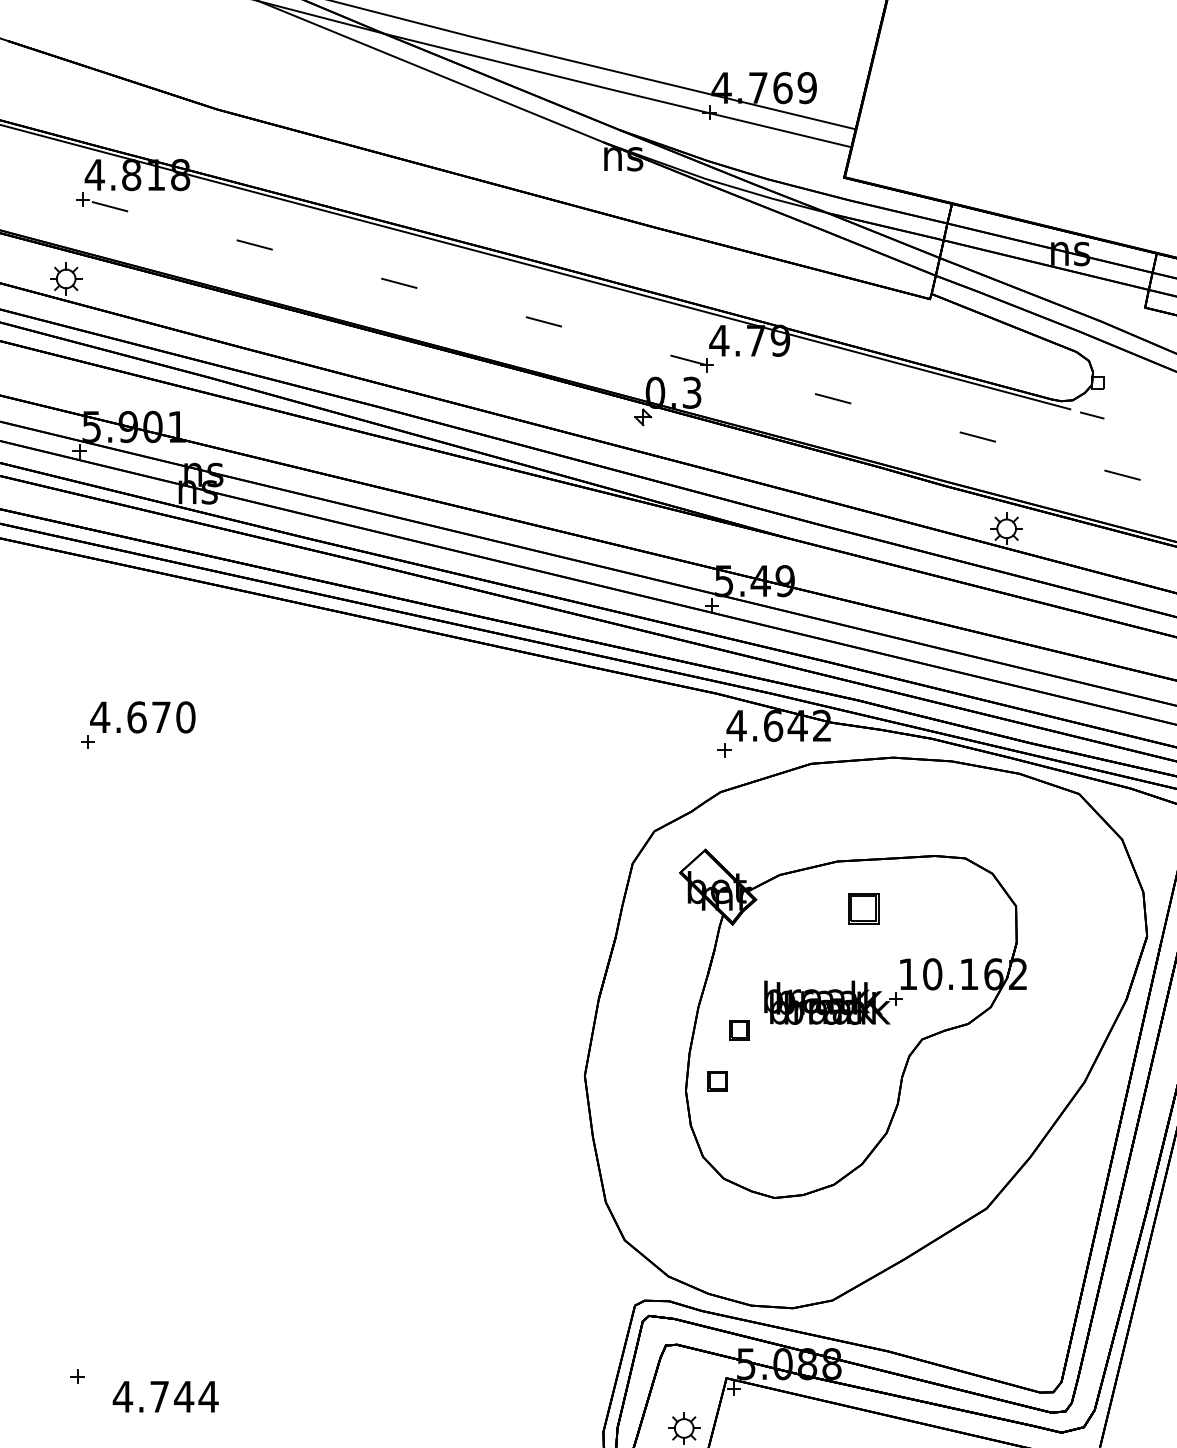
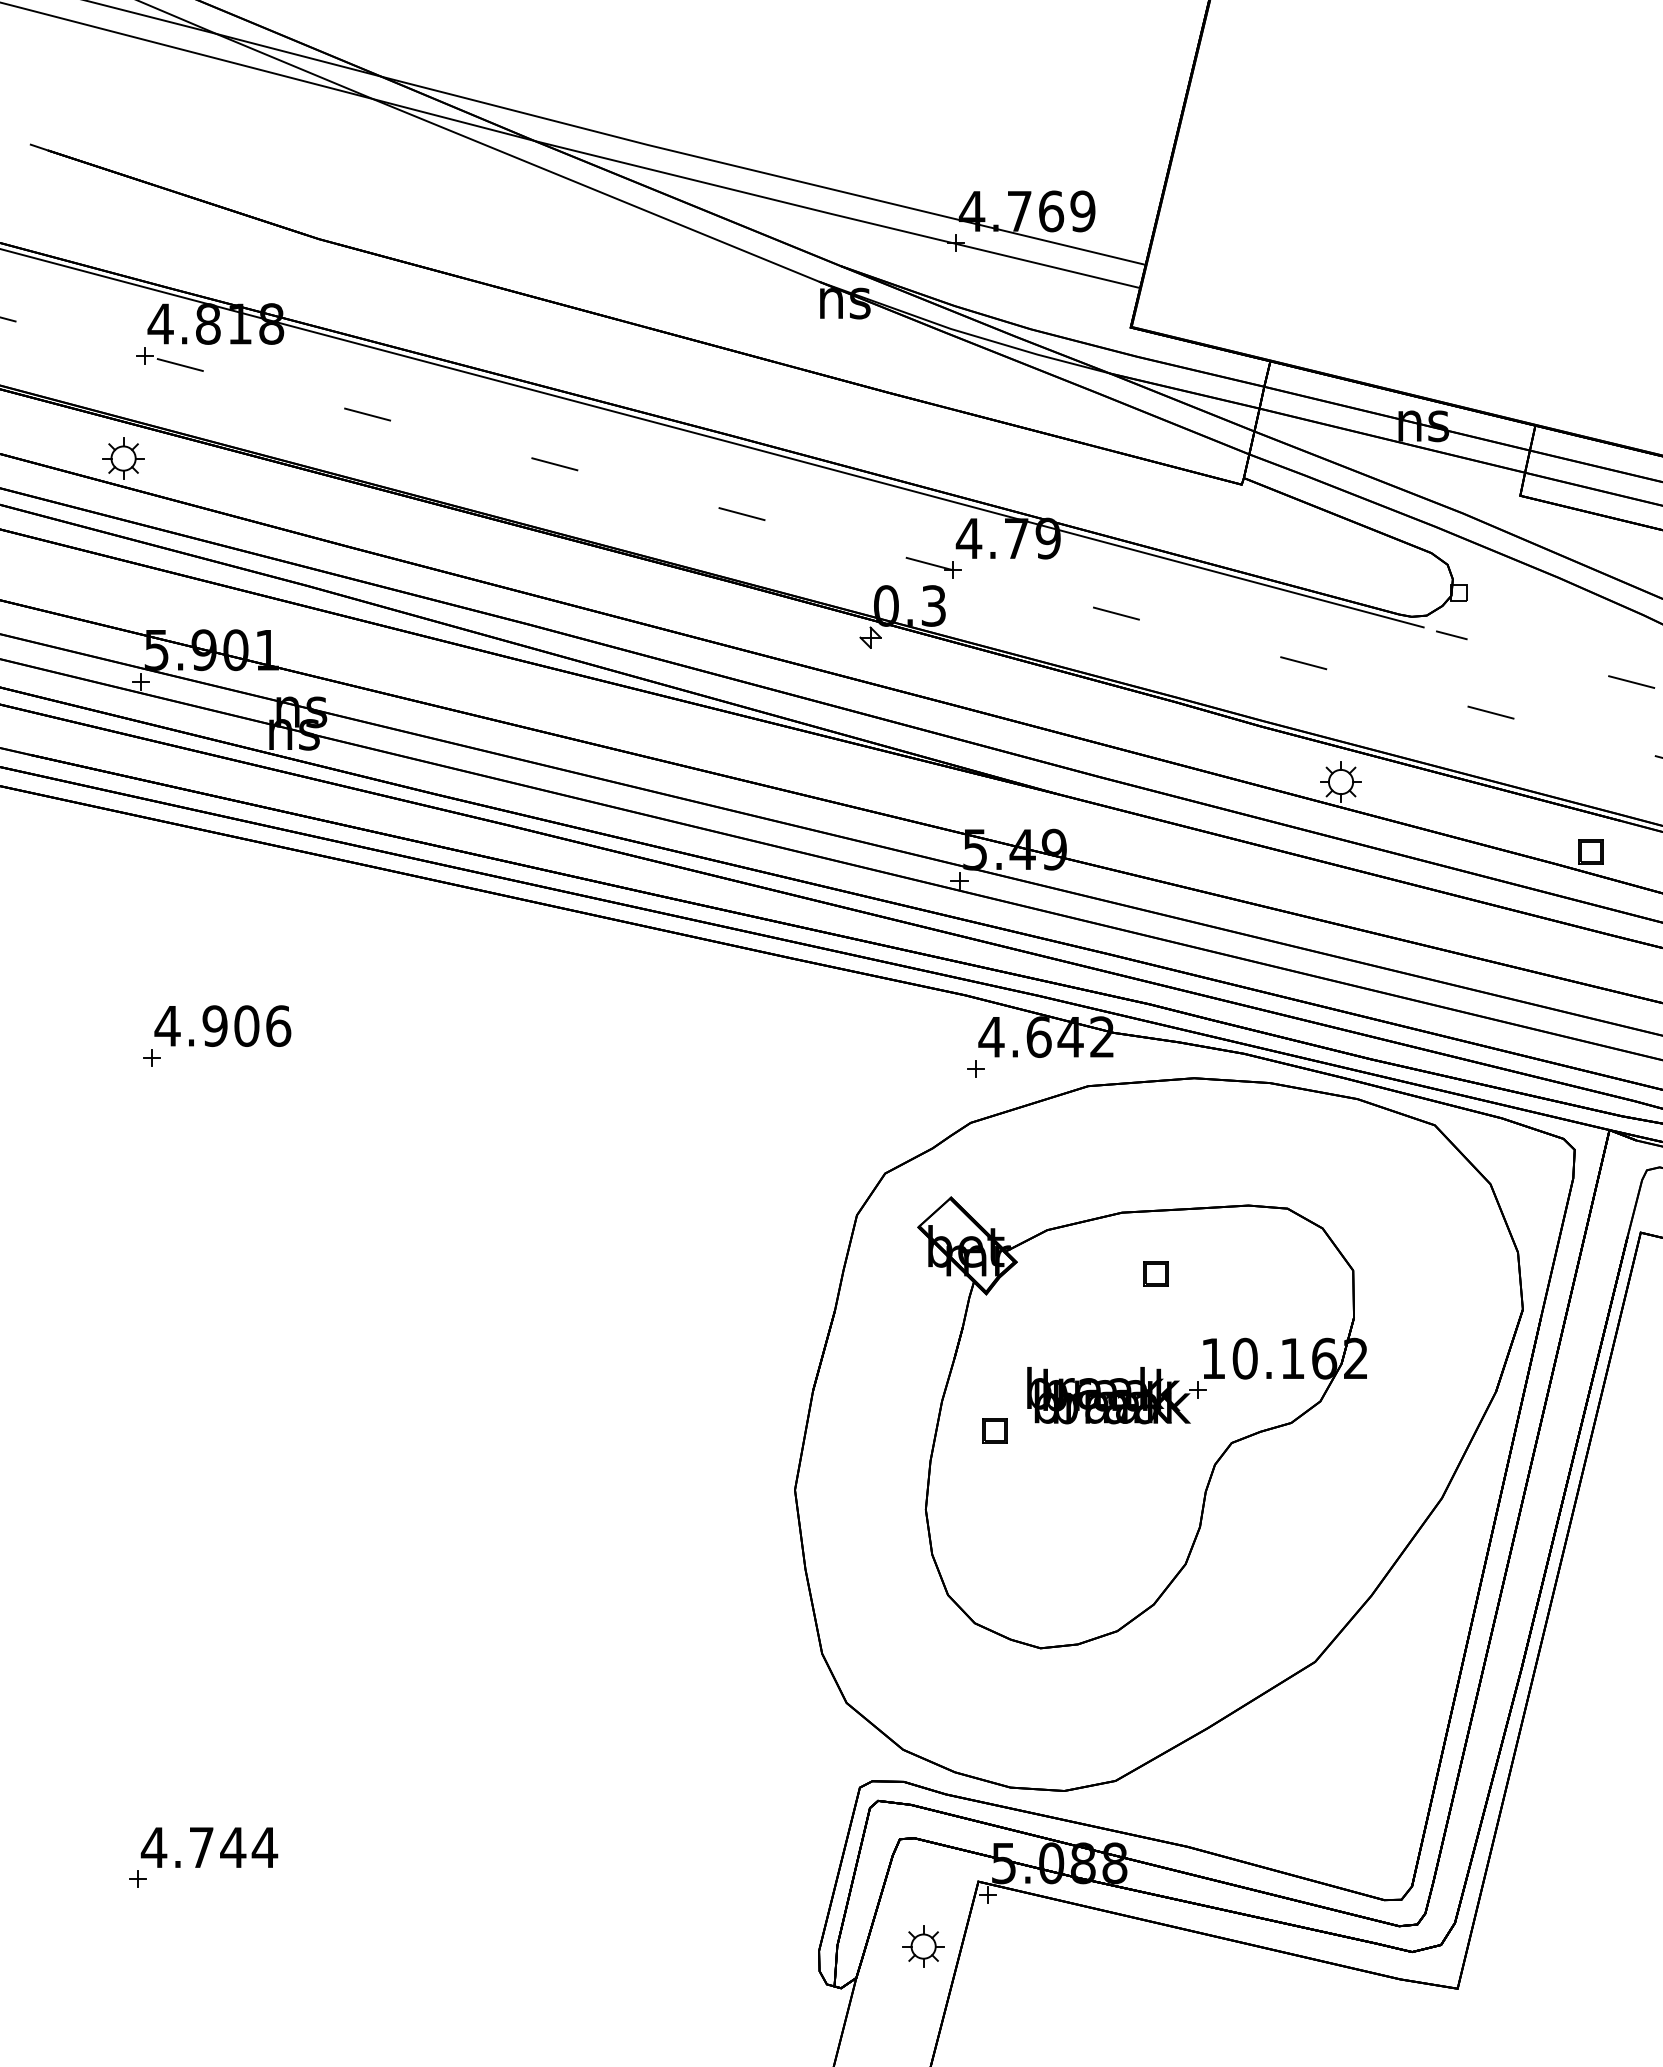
text: (161, 716) -> (246, 1025), 4.670 -> 4.906
part: (863, 908) -> (1155, 1273), size x0.62
part: (717, 1080) -> (966, 1496), removed
text: (165, 1396) -> (209, 1847), moved

